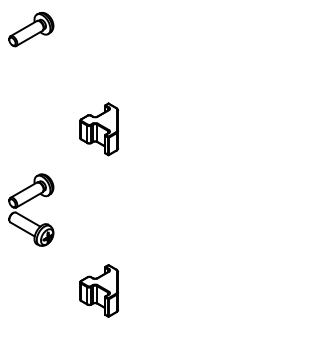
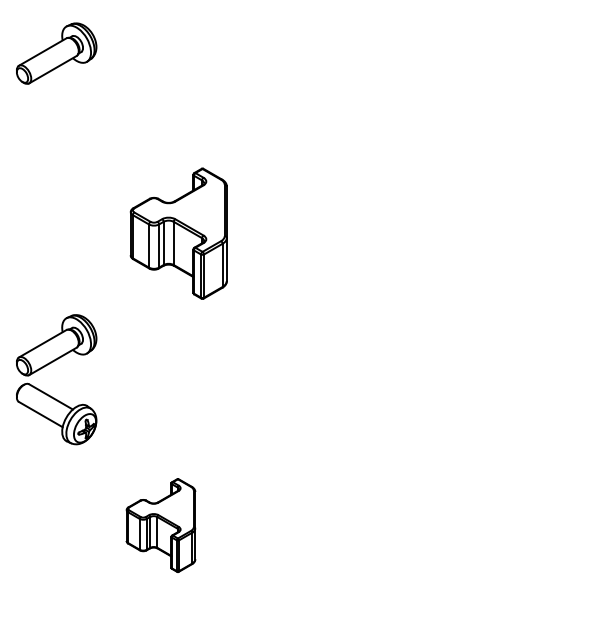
part: (99, 129) -> (179, 234), size x1.4
part: (98, 290) -> (159, 524), moved

